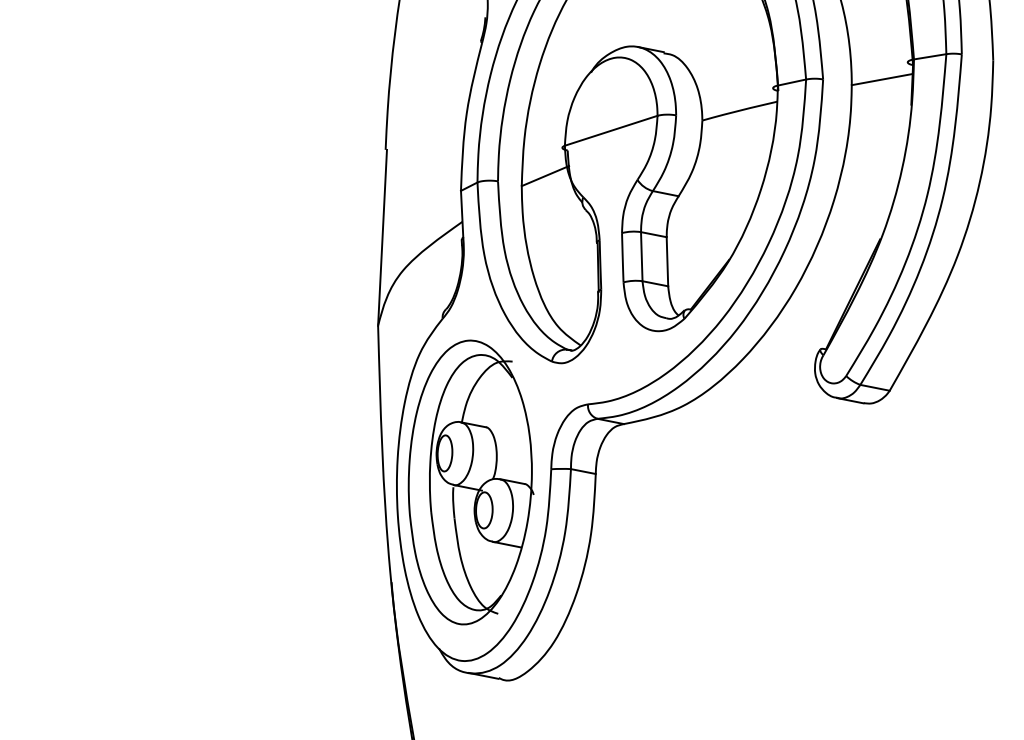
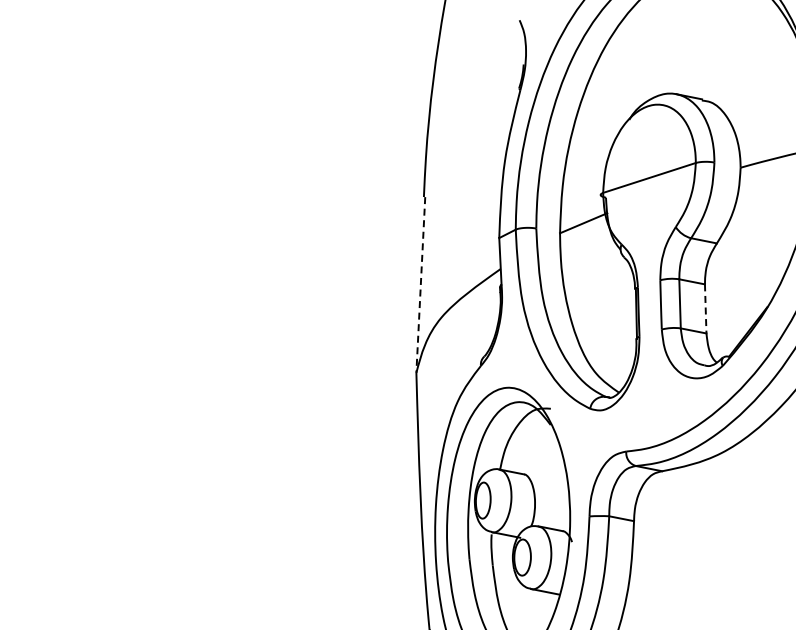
line: (382, 237) -> (420, 284), solid -> dashed
line: (667, 261) -> (705, 308), solid -> dashed

